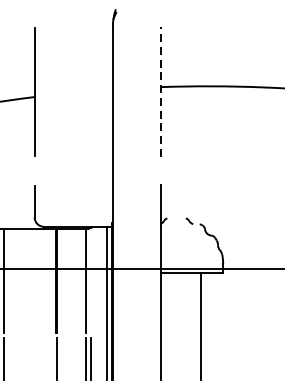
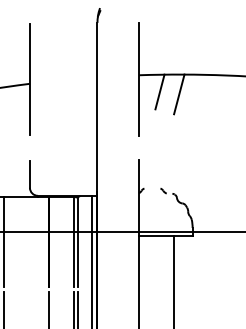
line: (160, 90) -> (138, 78), dashed -> solid
line: (184, 105) -> (159, 91), added
line: (207, 109) -> (179, 94), added
line: (90, 280) -> (78, 242), added

